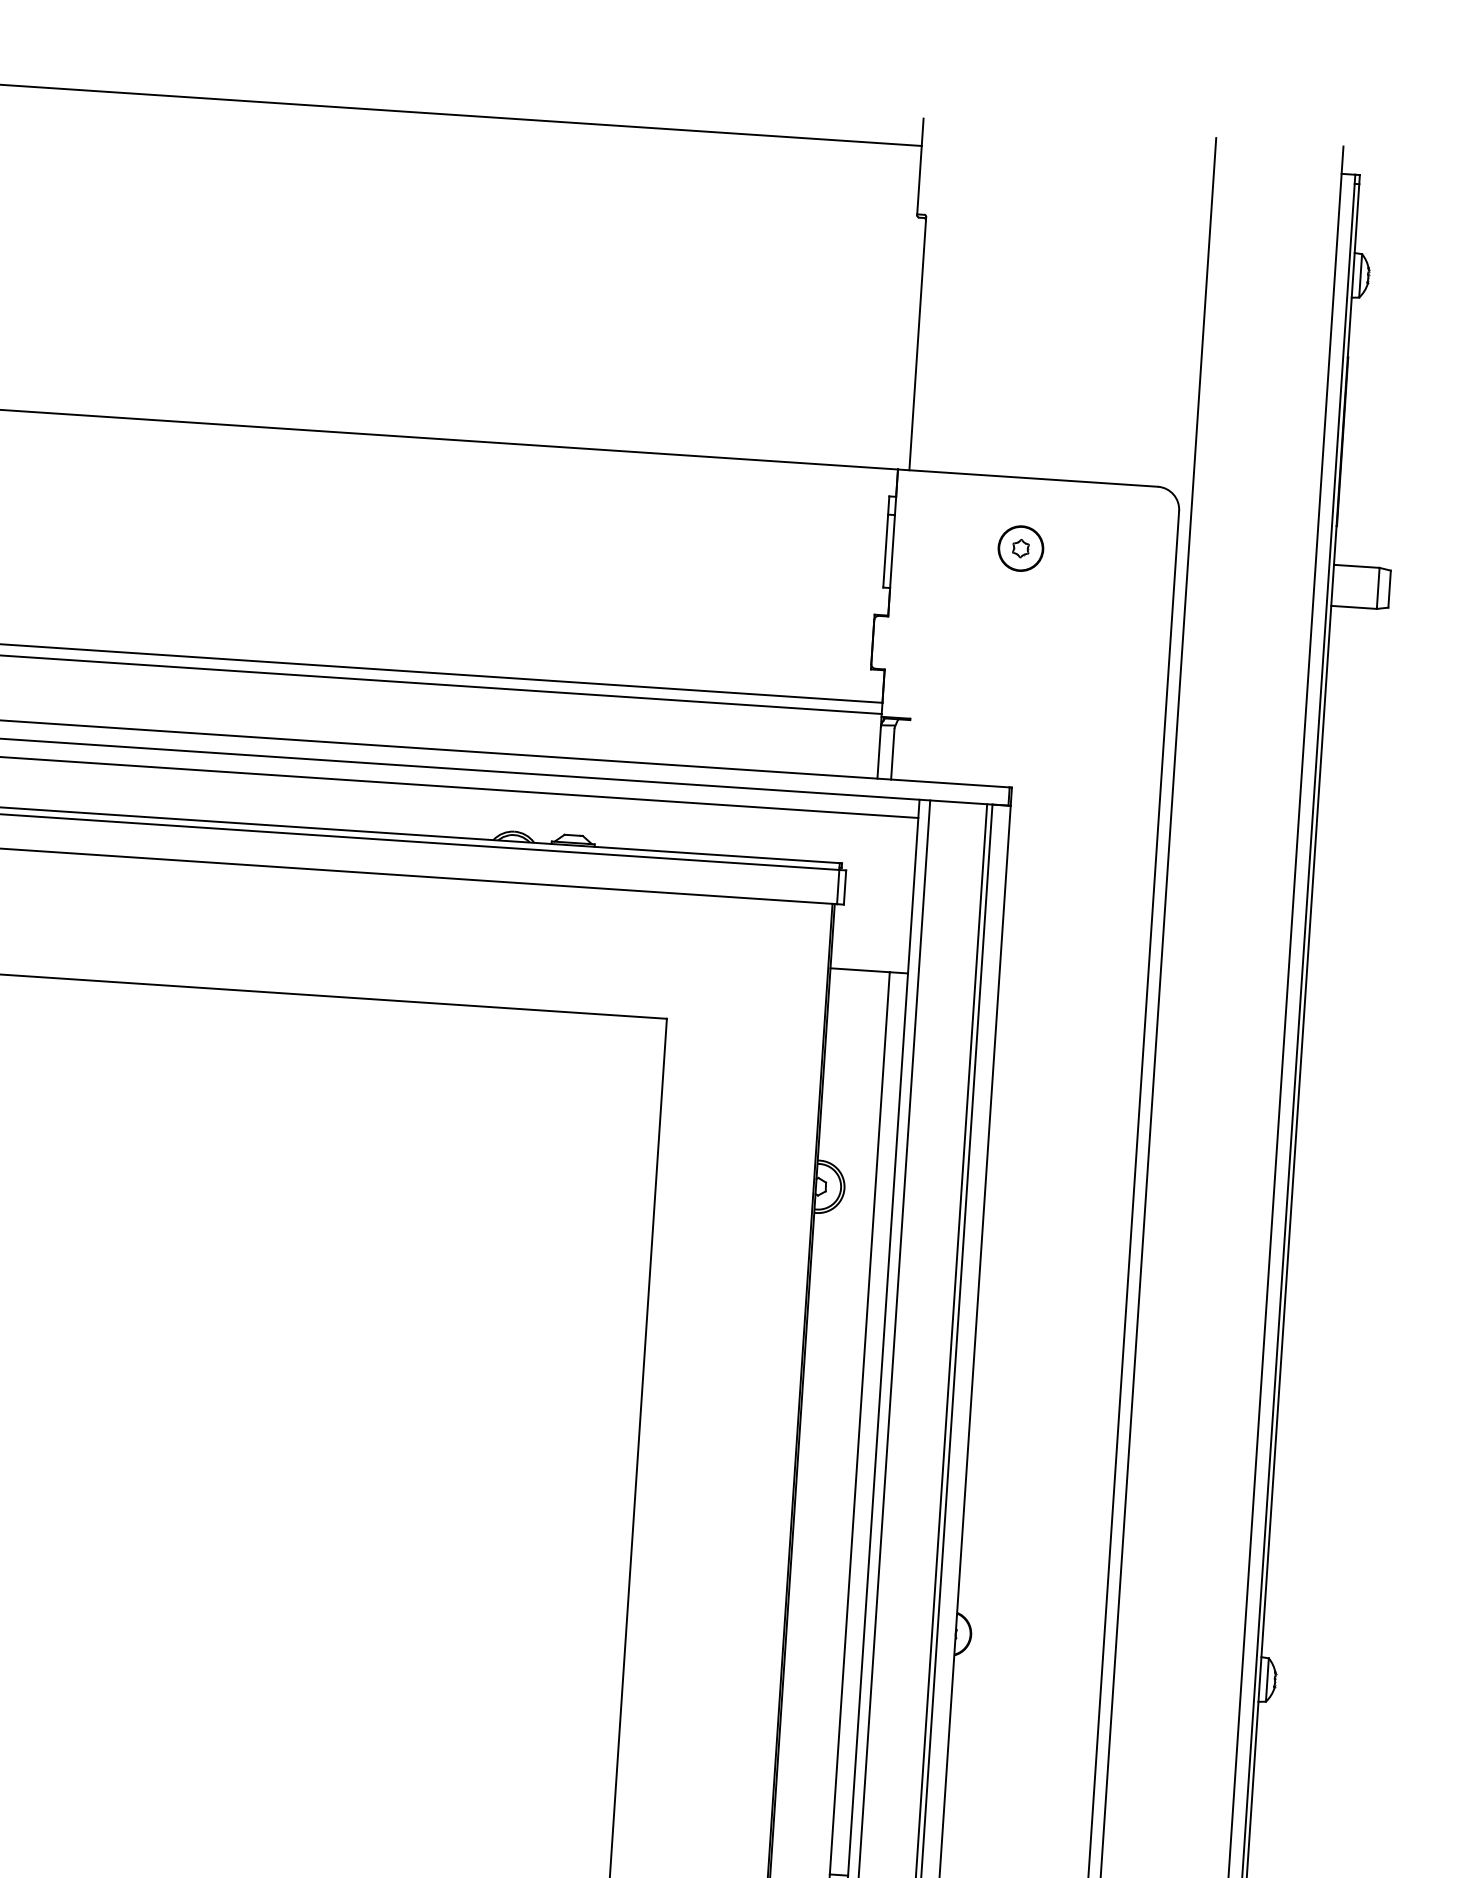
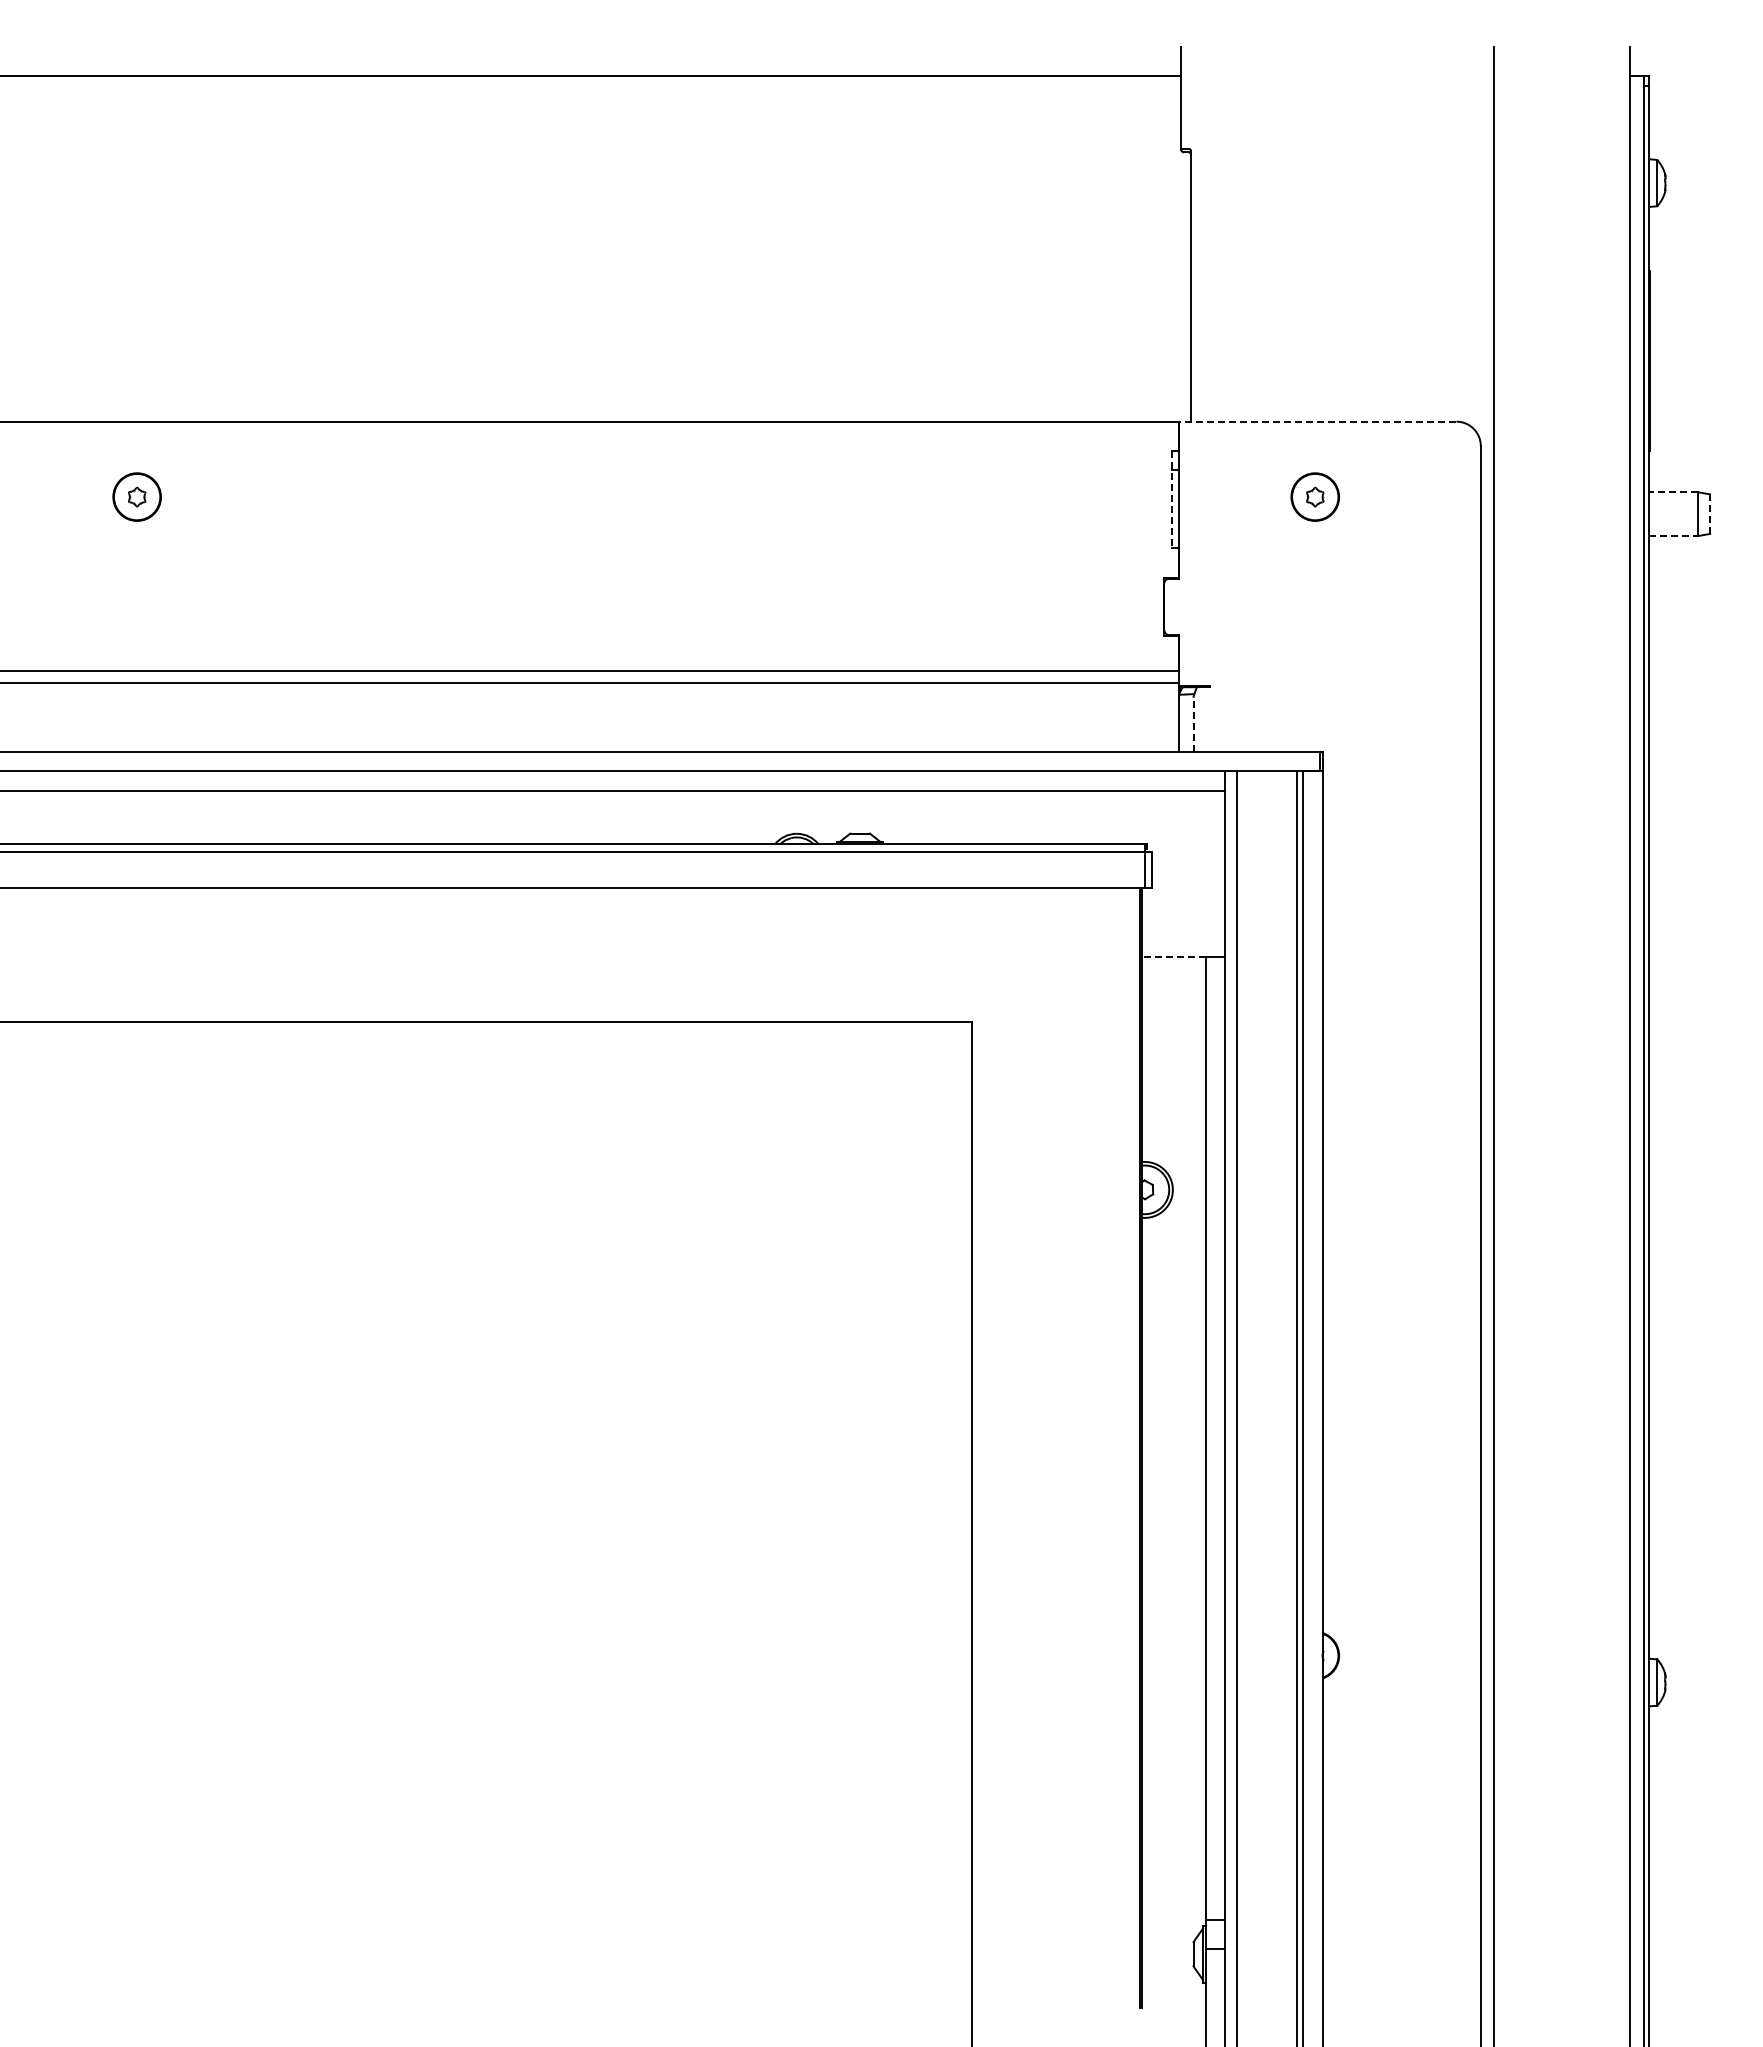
line: (1027, 477) -> (1317, 421), solid -> dashed
line: (886, 541) -> (1171, 499), solid -> dashed
line: (1356, 566) -> (1673, 492), solid -> dashed
line: (1389, 589) -> (1710, 514), solid -> dashed
line: (1354, 607) -> (1674, 536), solid -> dashed
line: (892, 753) -> (1193, 724), solid -> dashed
line: (860, 970) -> (1174, 956), solid -> dashed

